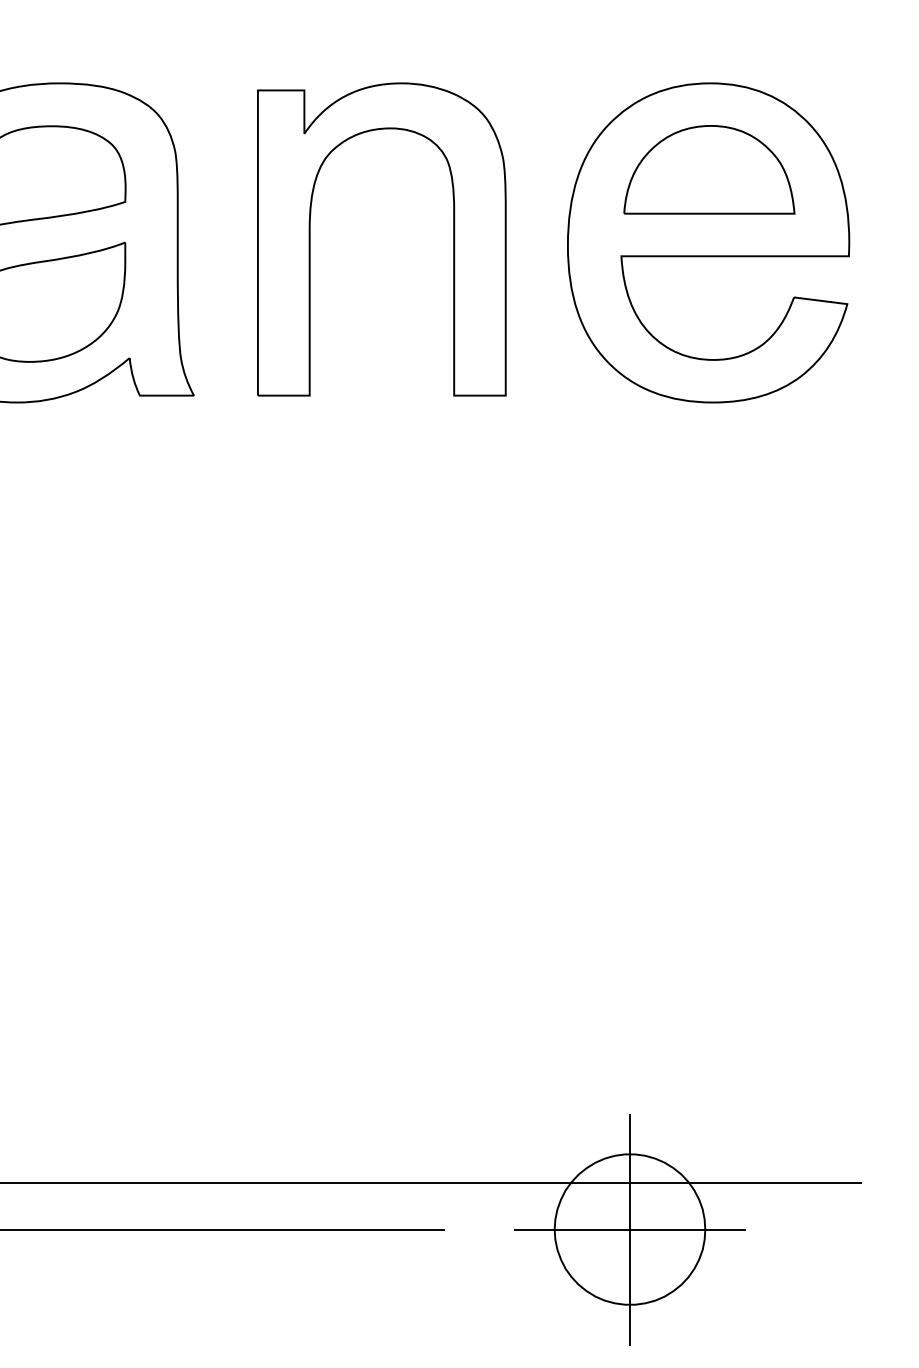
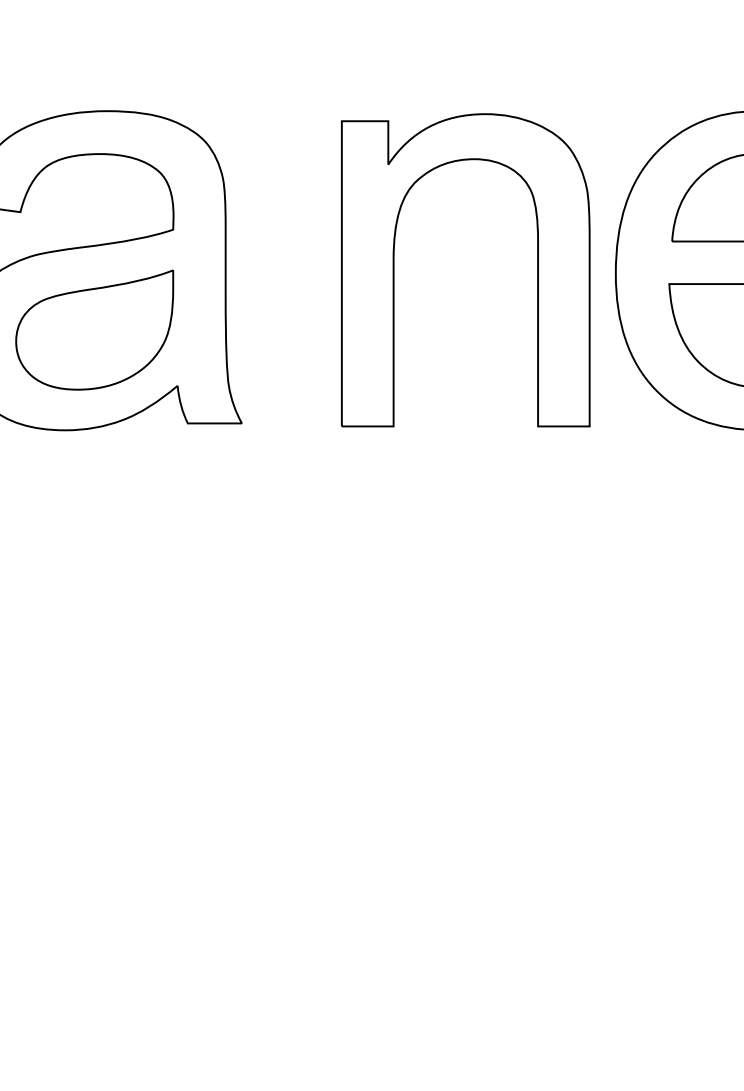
part: (310, 239) -> (394, 270), moved

